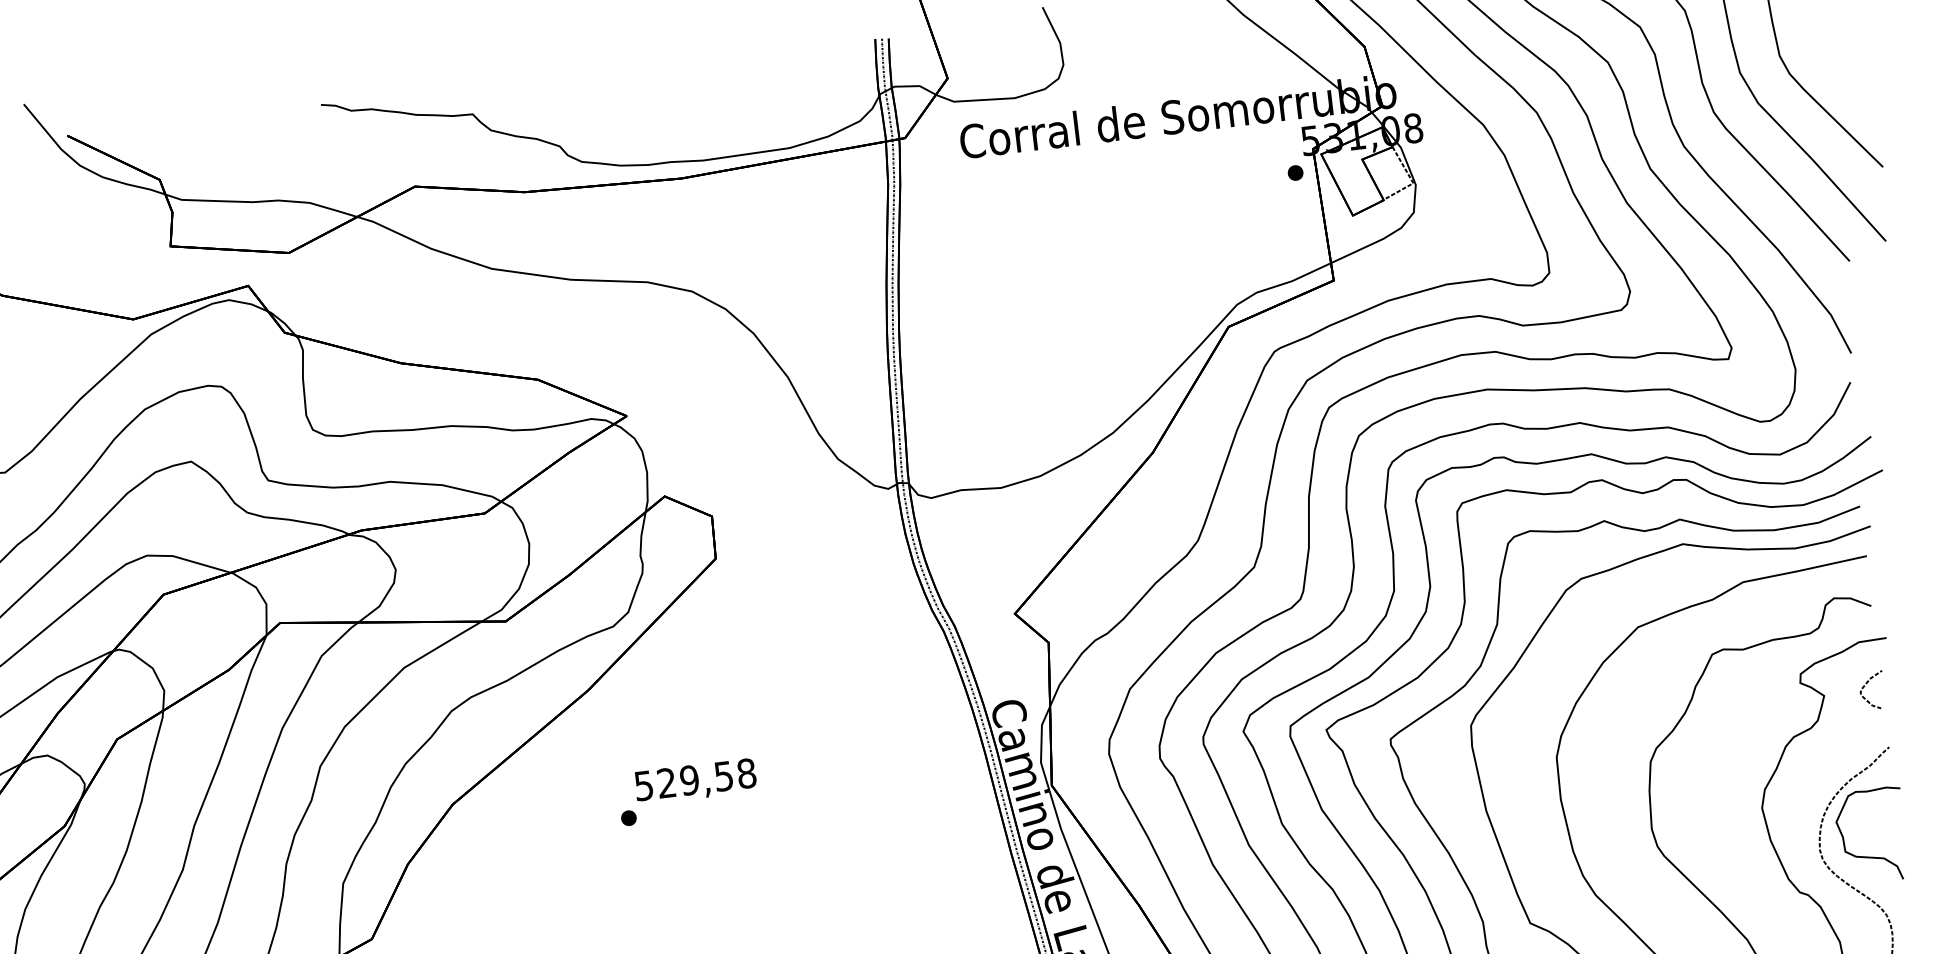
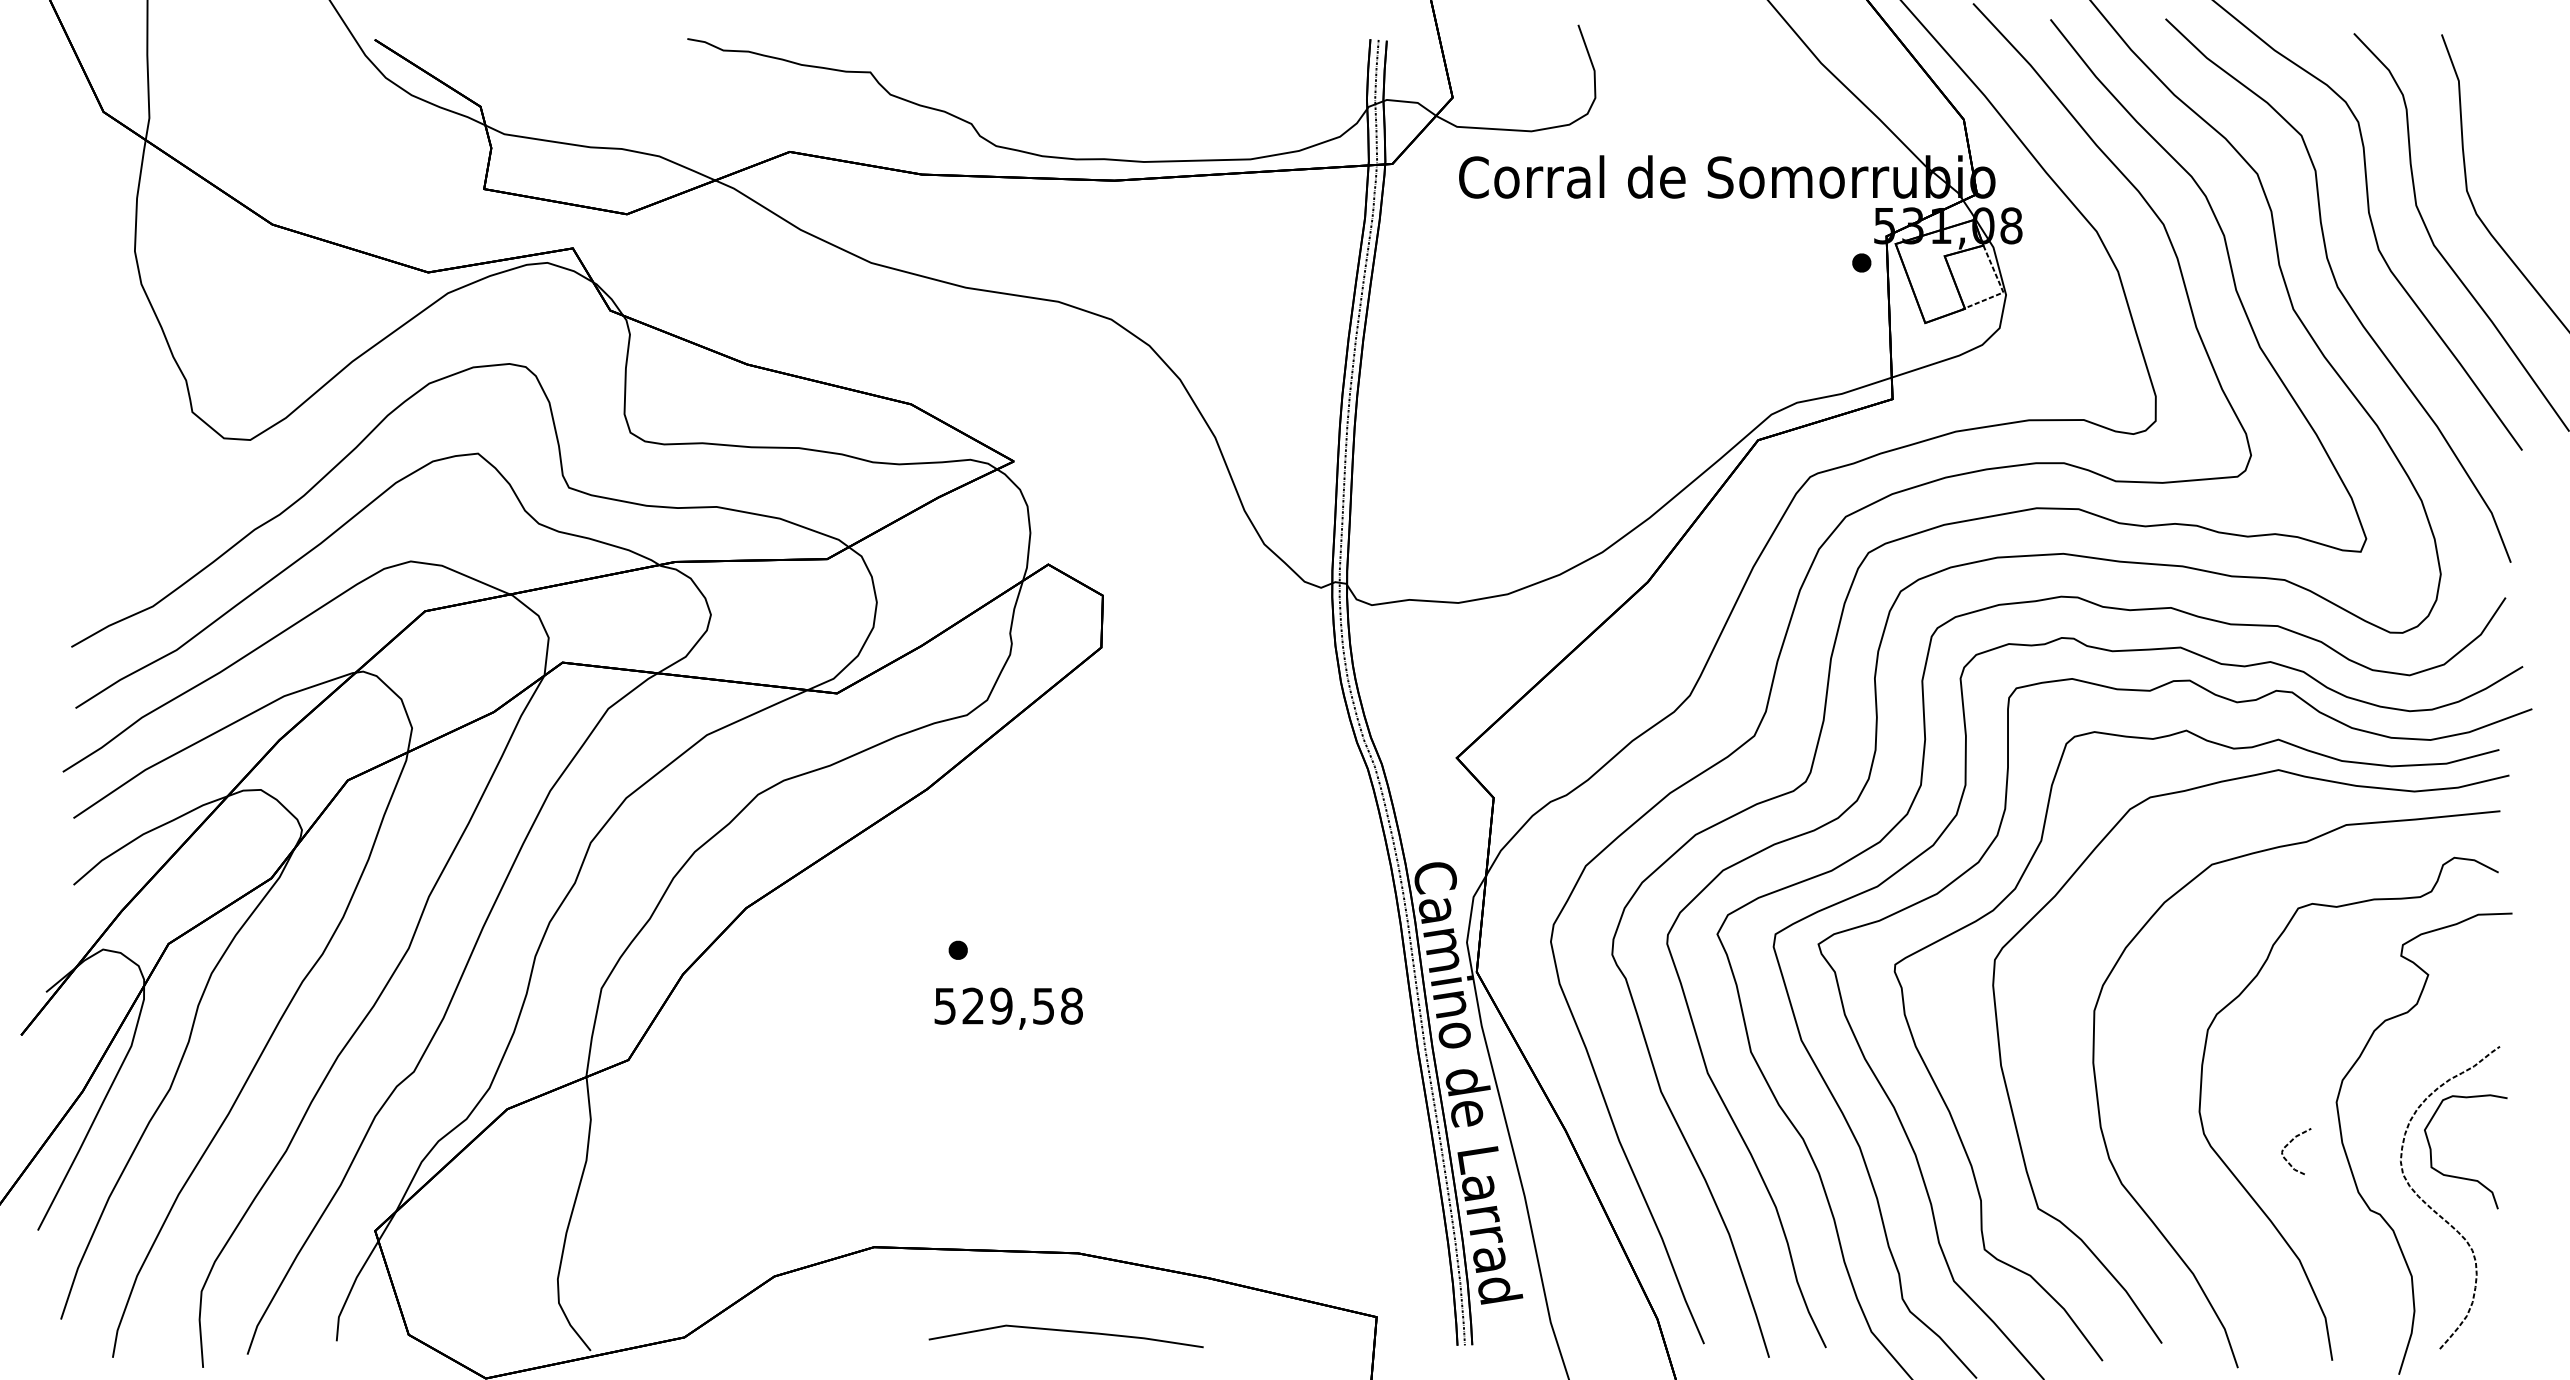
curve: (1865, 686) -> (2288, 1145), moved
text: (695, 781) -> (1008, 1008), moved

